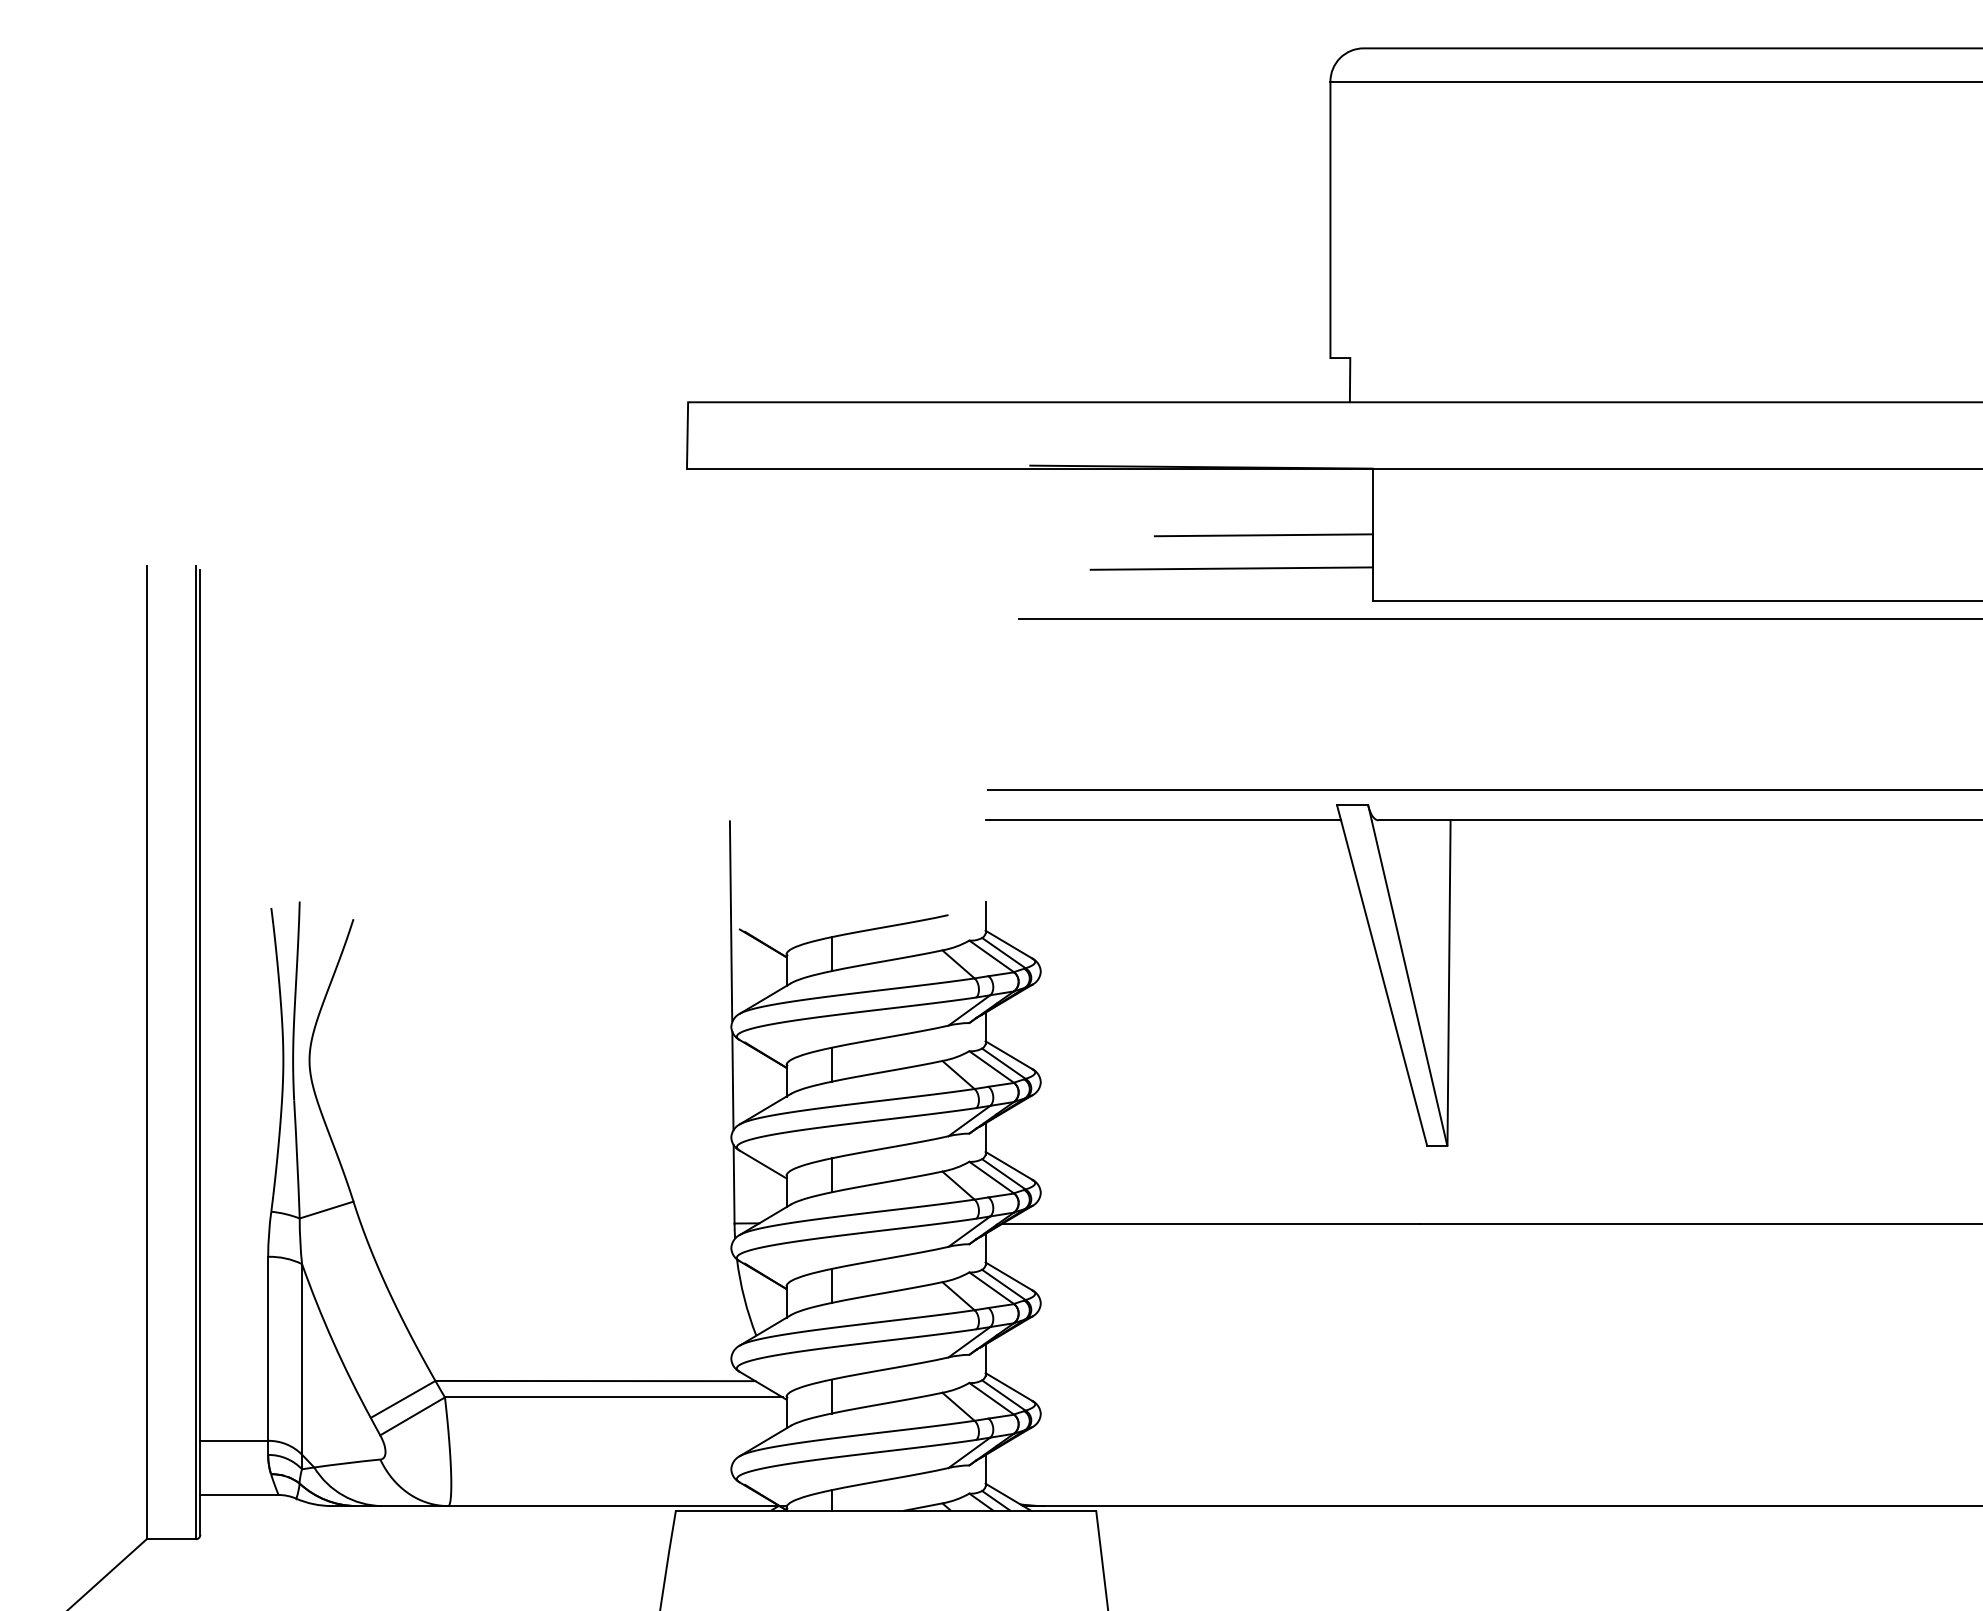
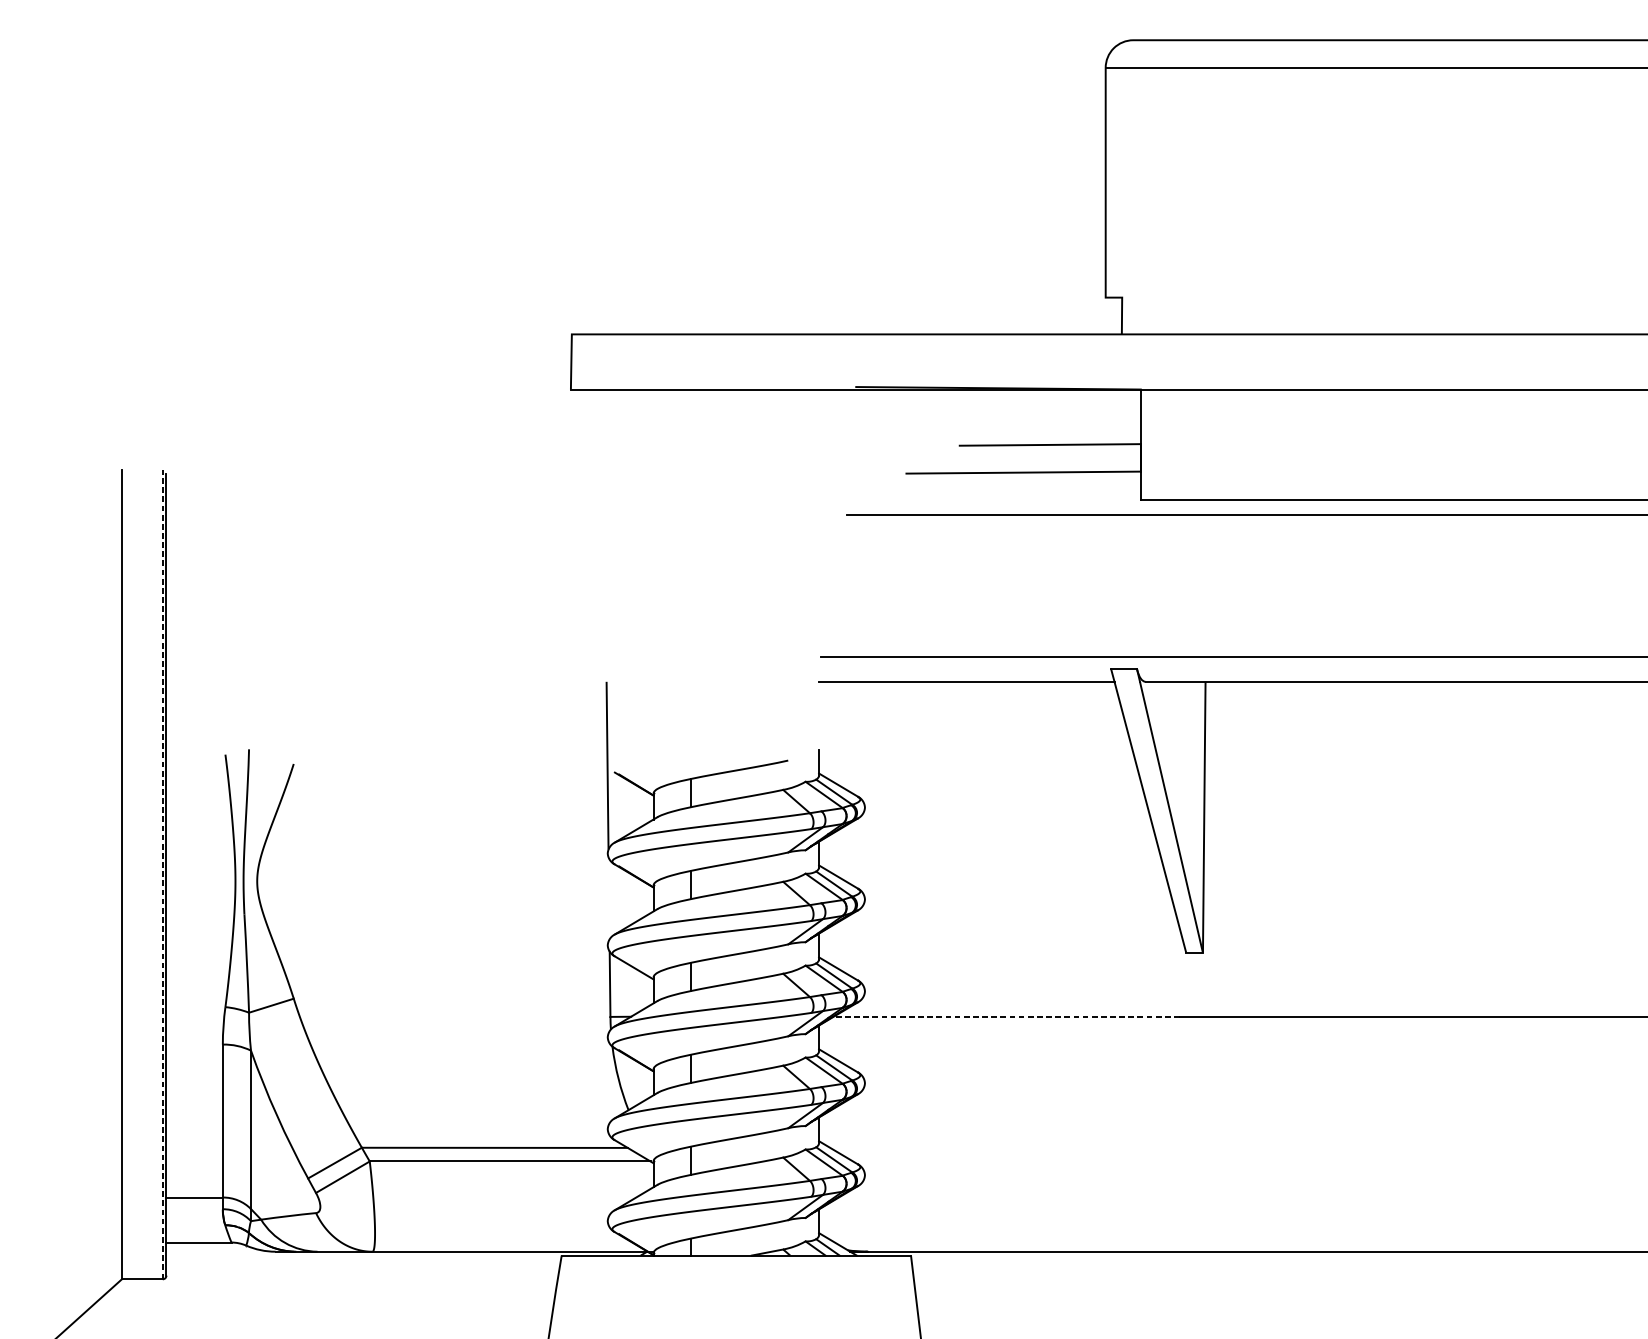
line: (195, 1052) -> (162, 874), solid -> dashed
line: (732, 1081) -> (608, 898), removed
line: (1211, 1223) -> (1006, 1016), solid -> dashed

